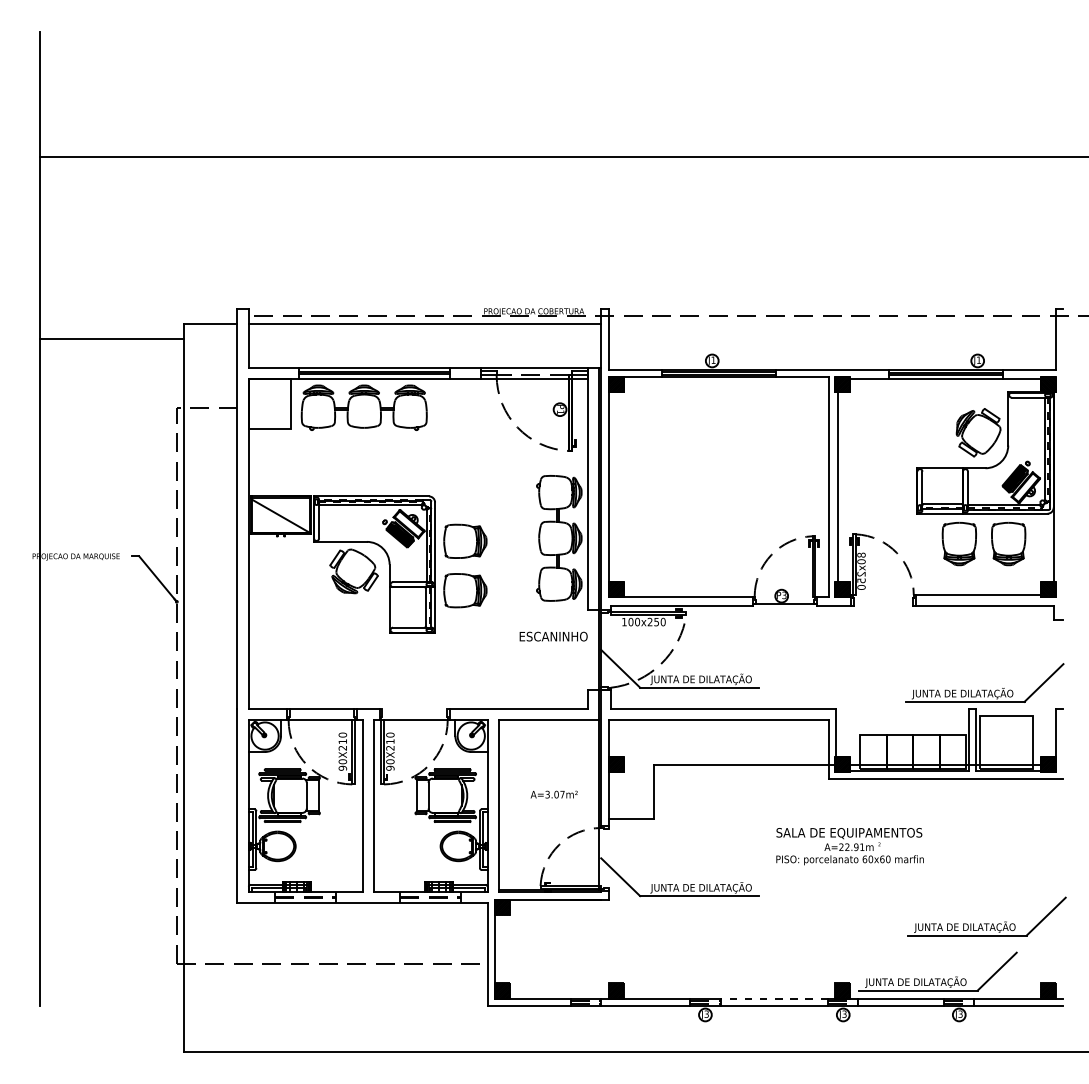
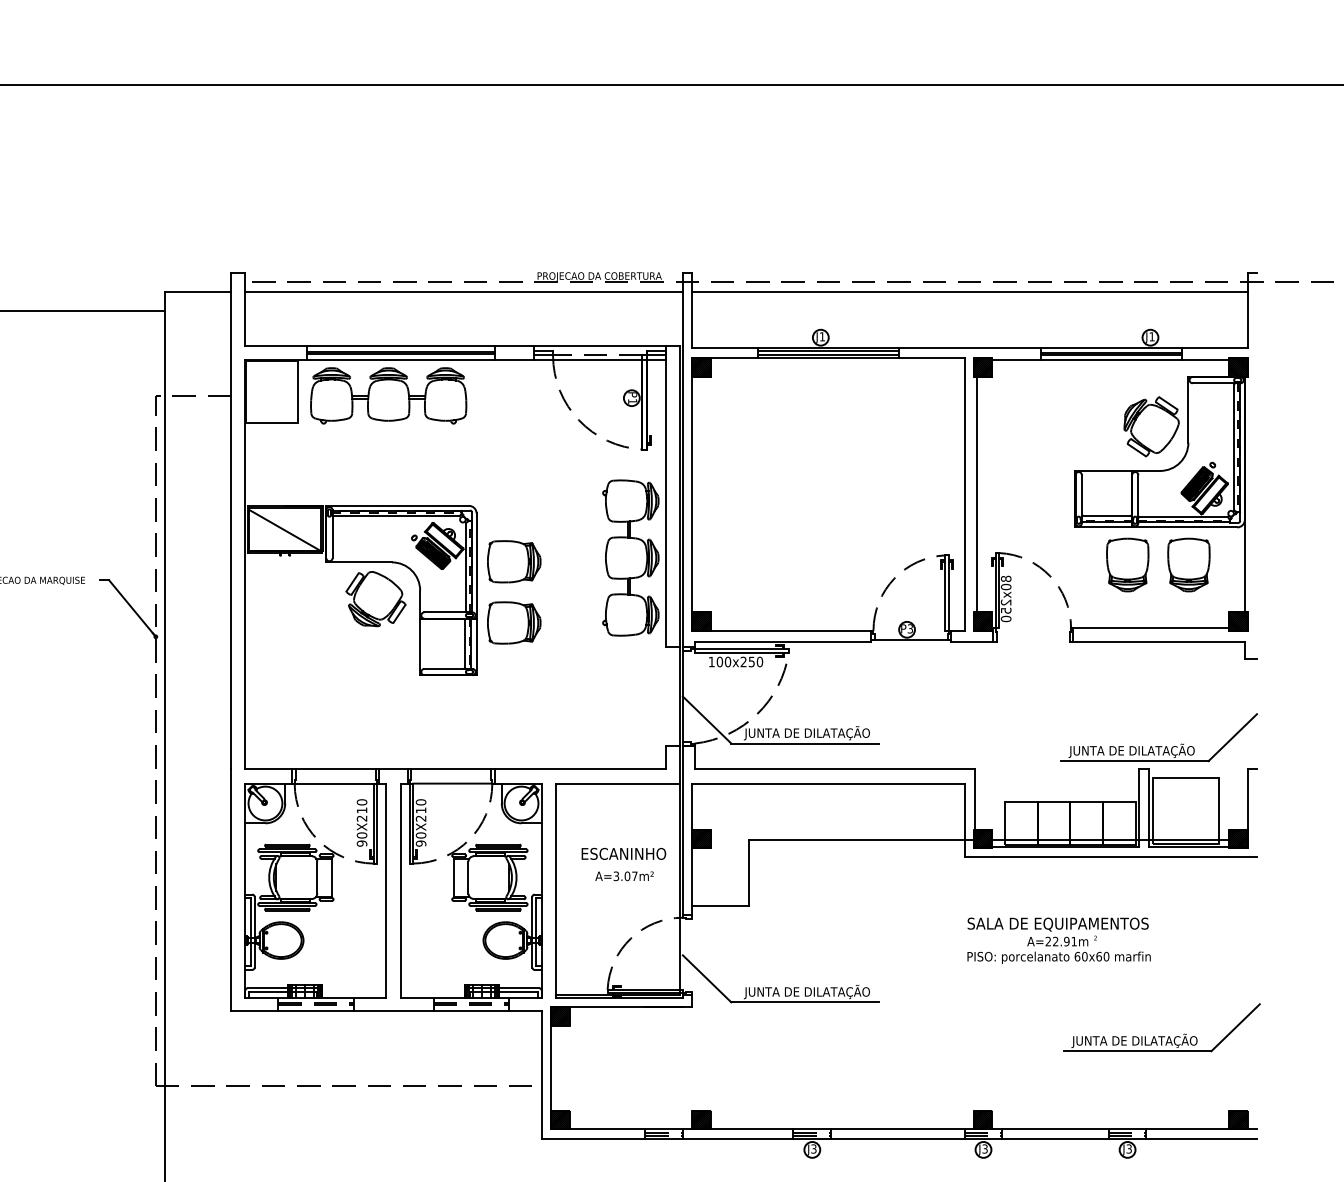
line: (831, 324) -> (968, 292), added
text: (553, 636) -> (623, 853), moved
line: (414, 708) -> (451, 769), added
text: (849, 846) -> (1058, 940), moved
part: (937, 978) -> (1100, 1104), removed
line: (774, 998) -> (898, 1129), dashed -> solid

